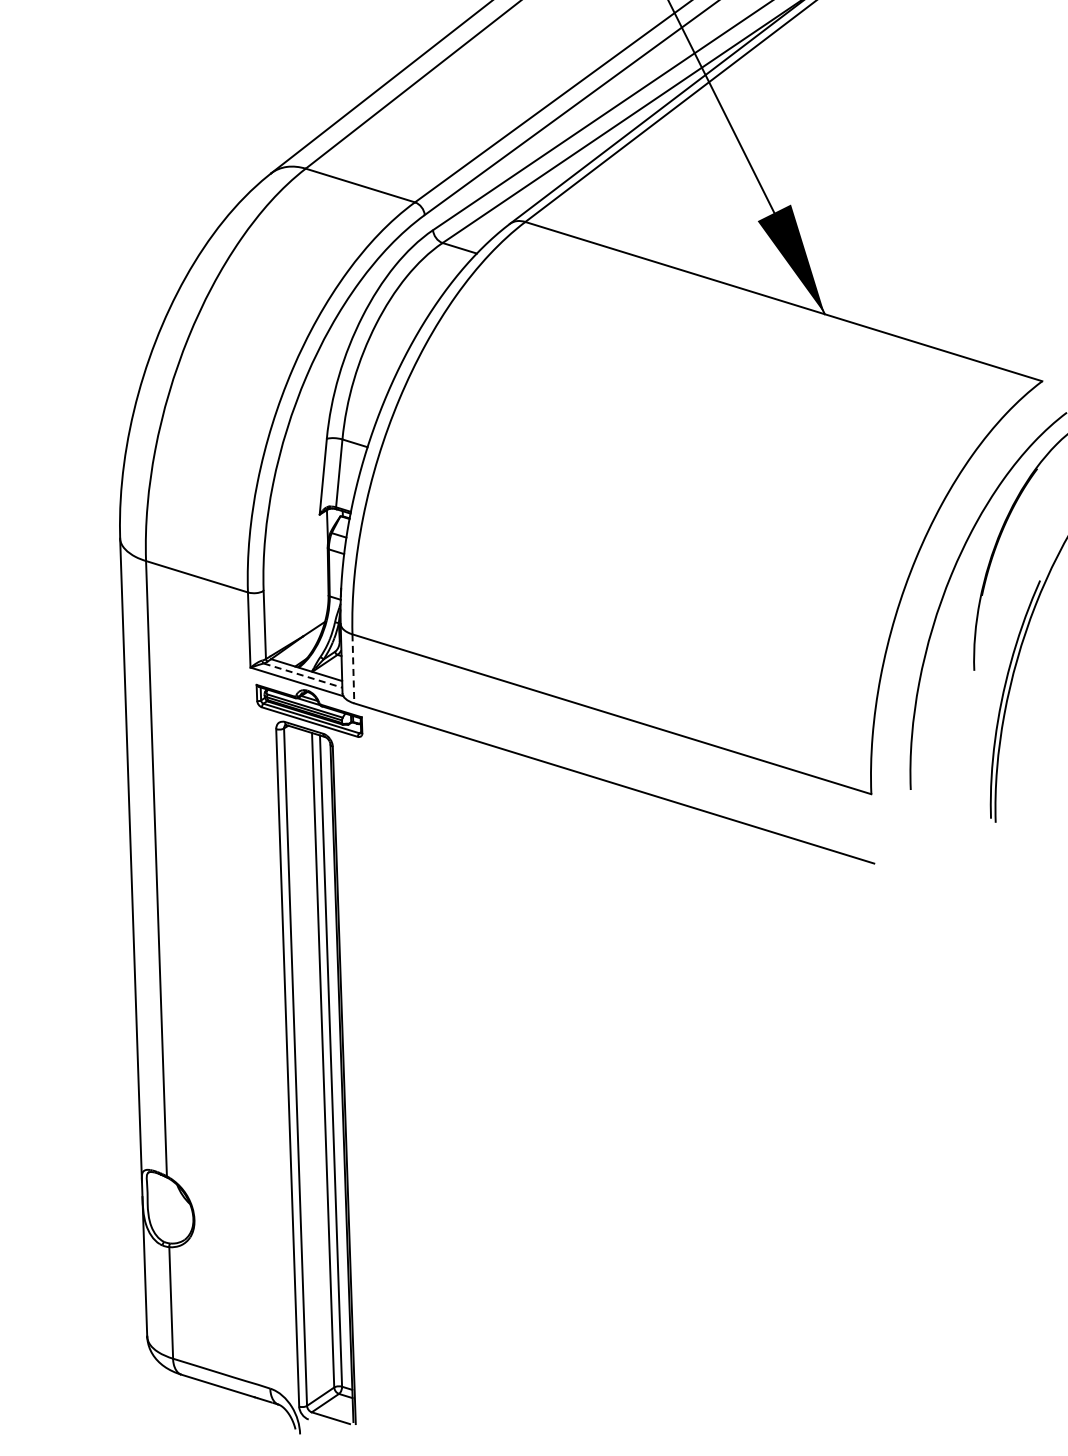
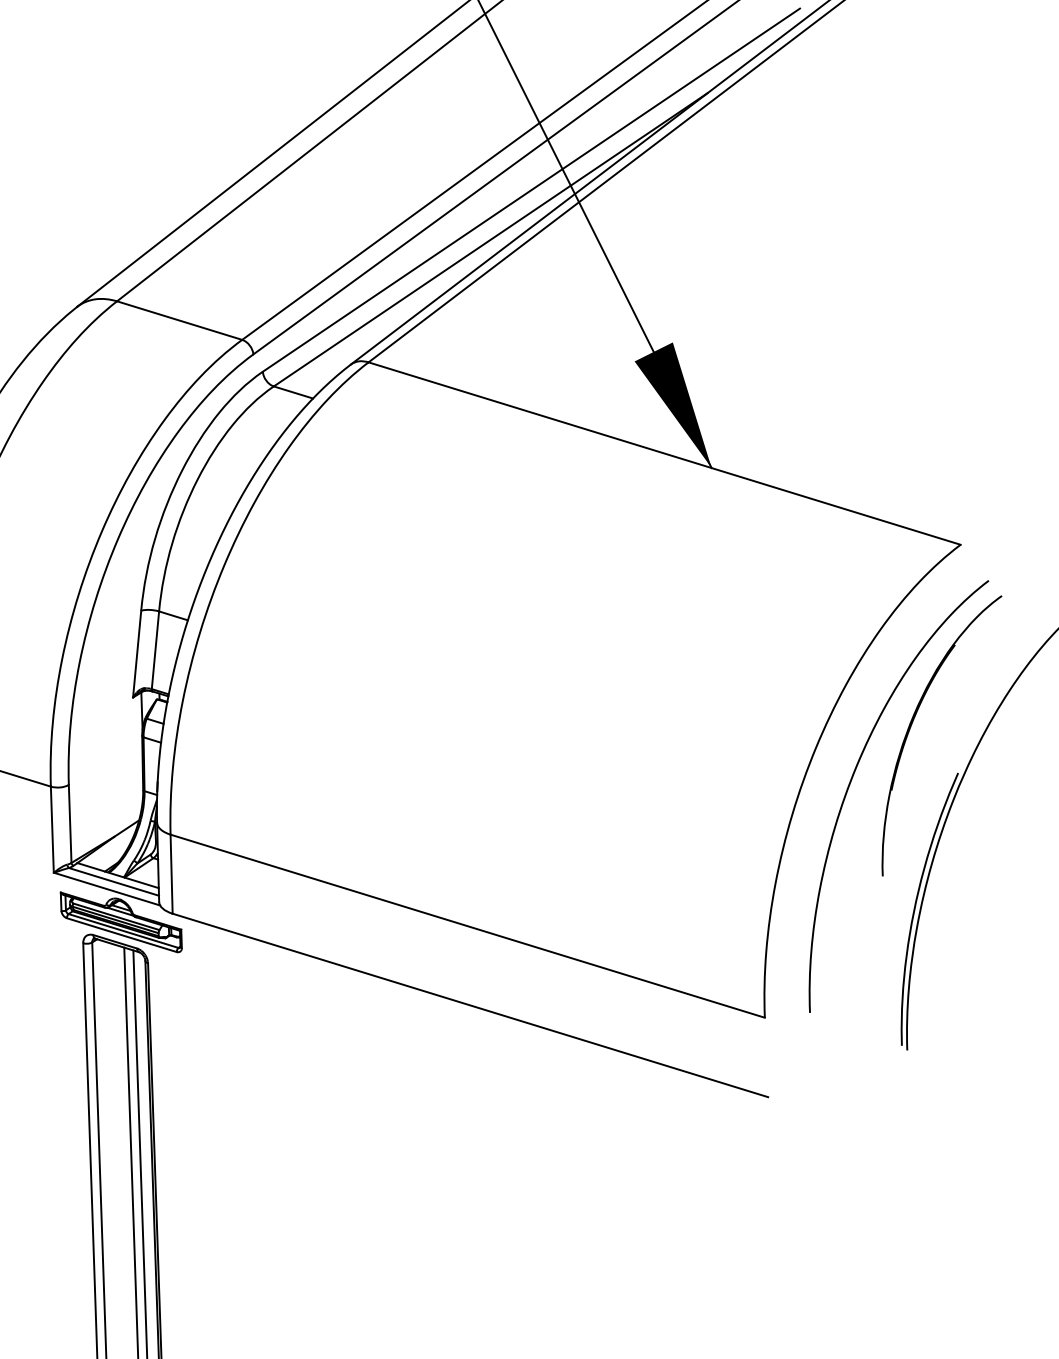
line: (353, 668) -> (171, 873), dashed -> solid
line: (303, 675) -> (114, 881), dashed -> solid

